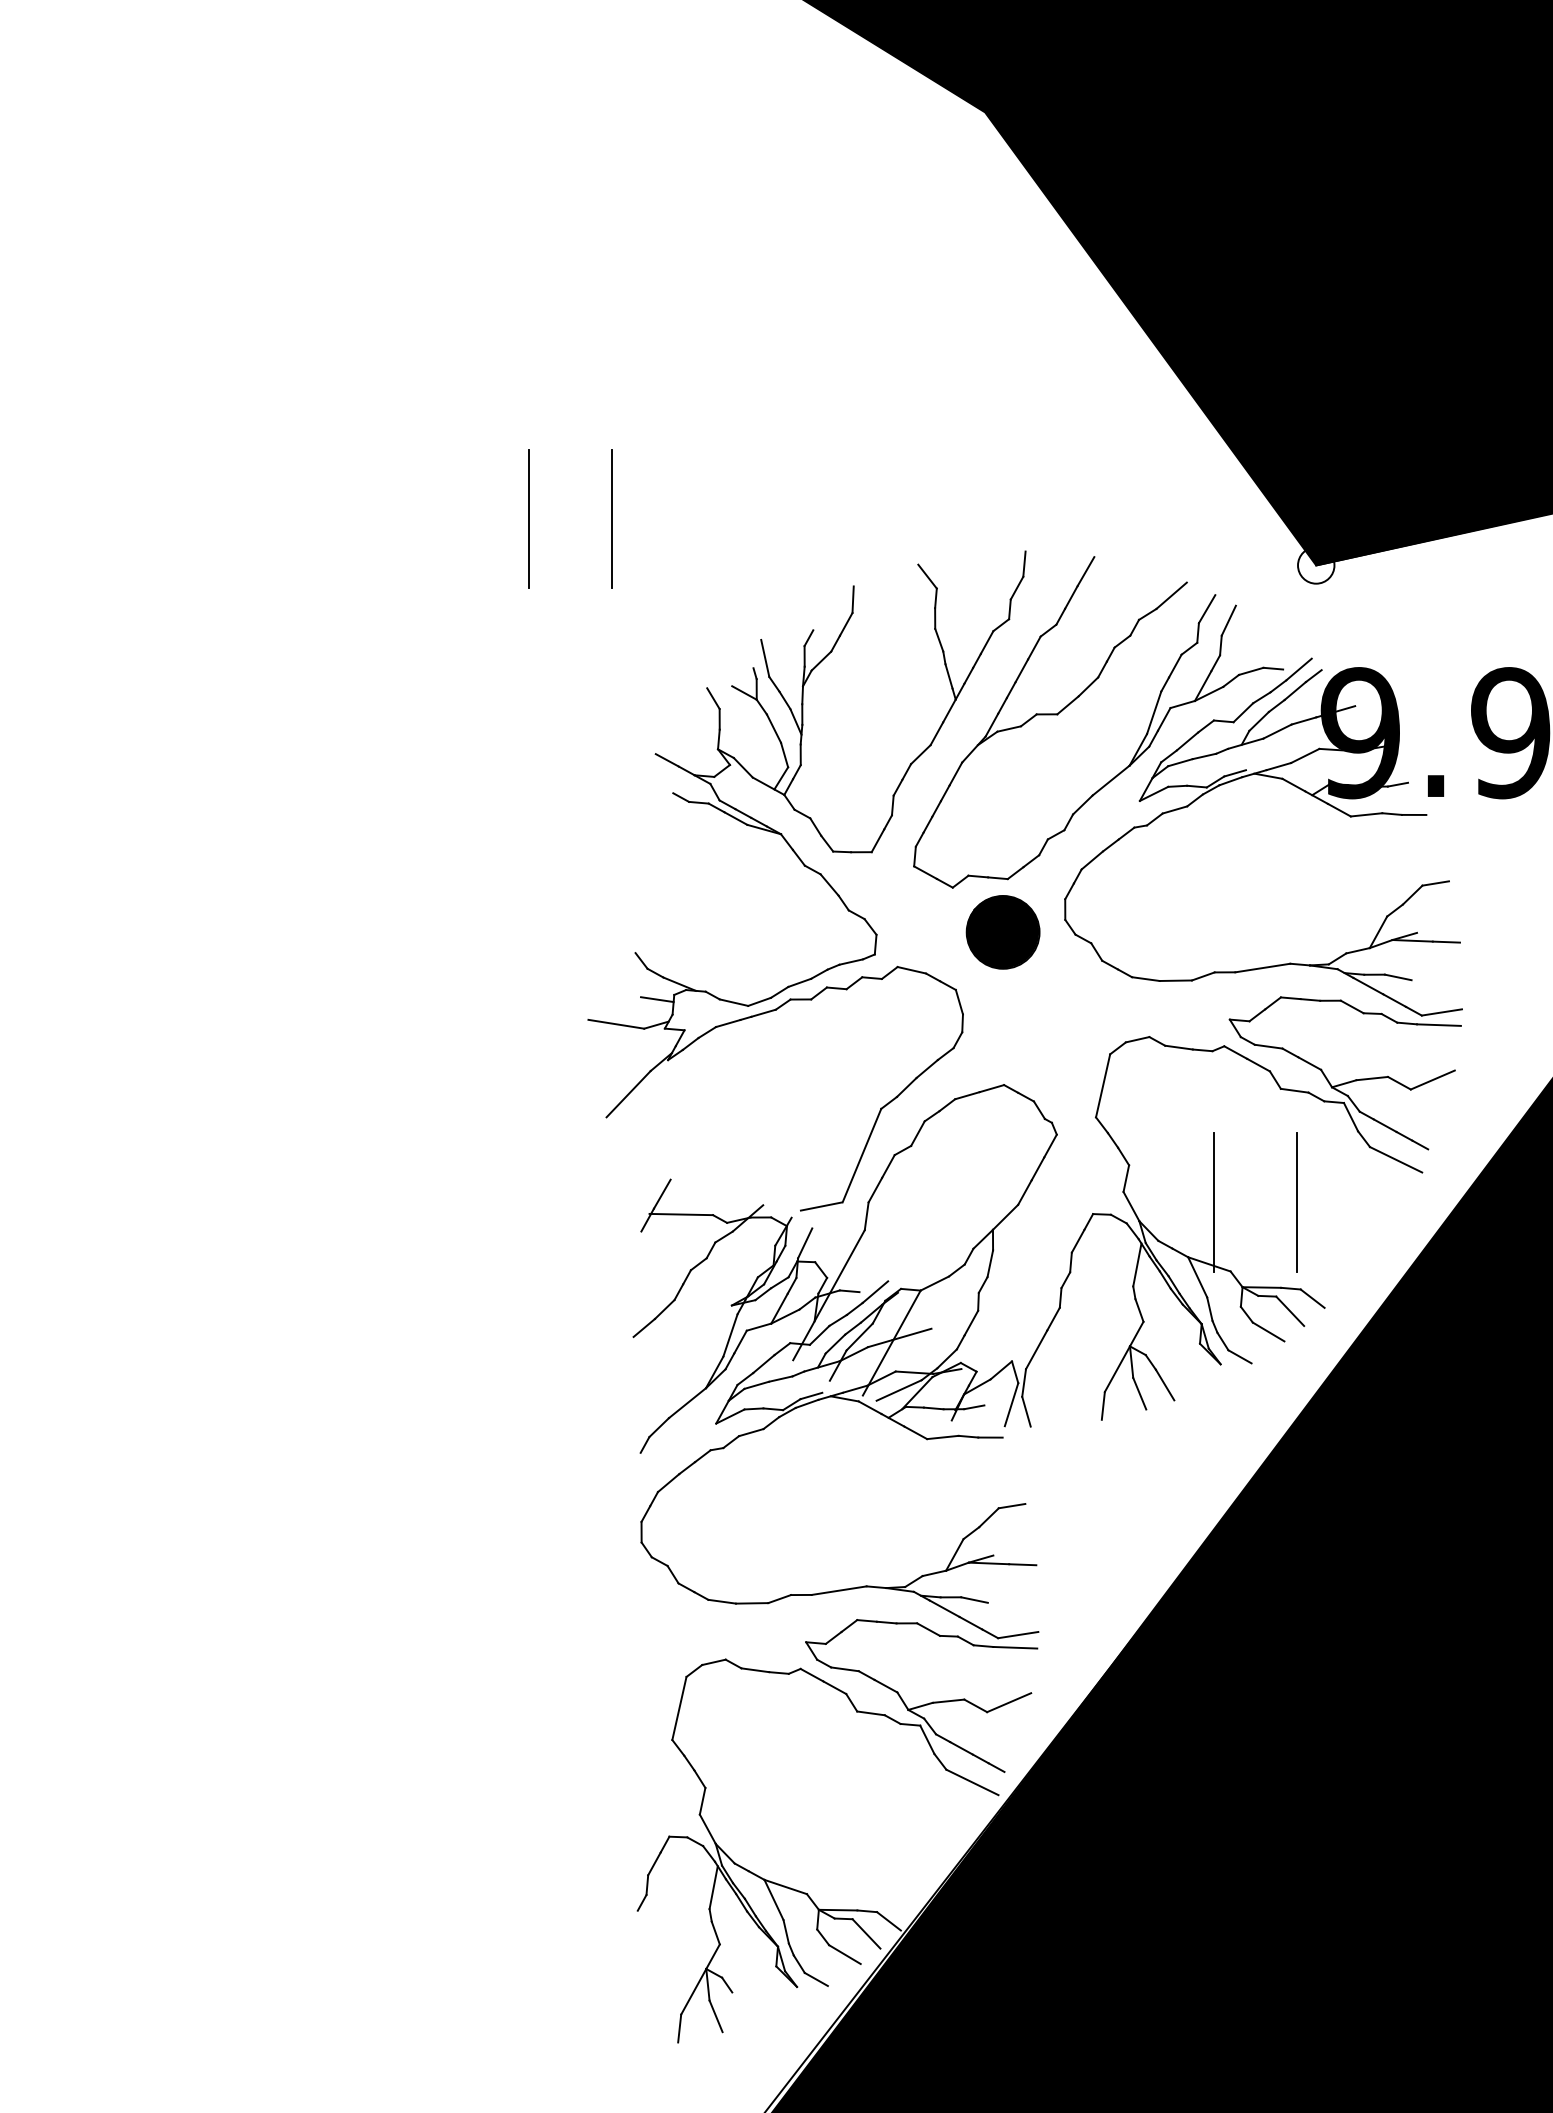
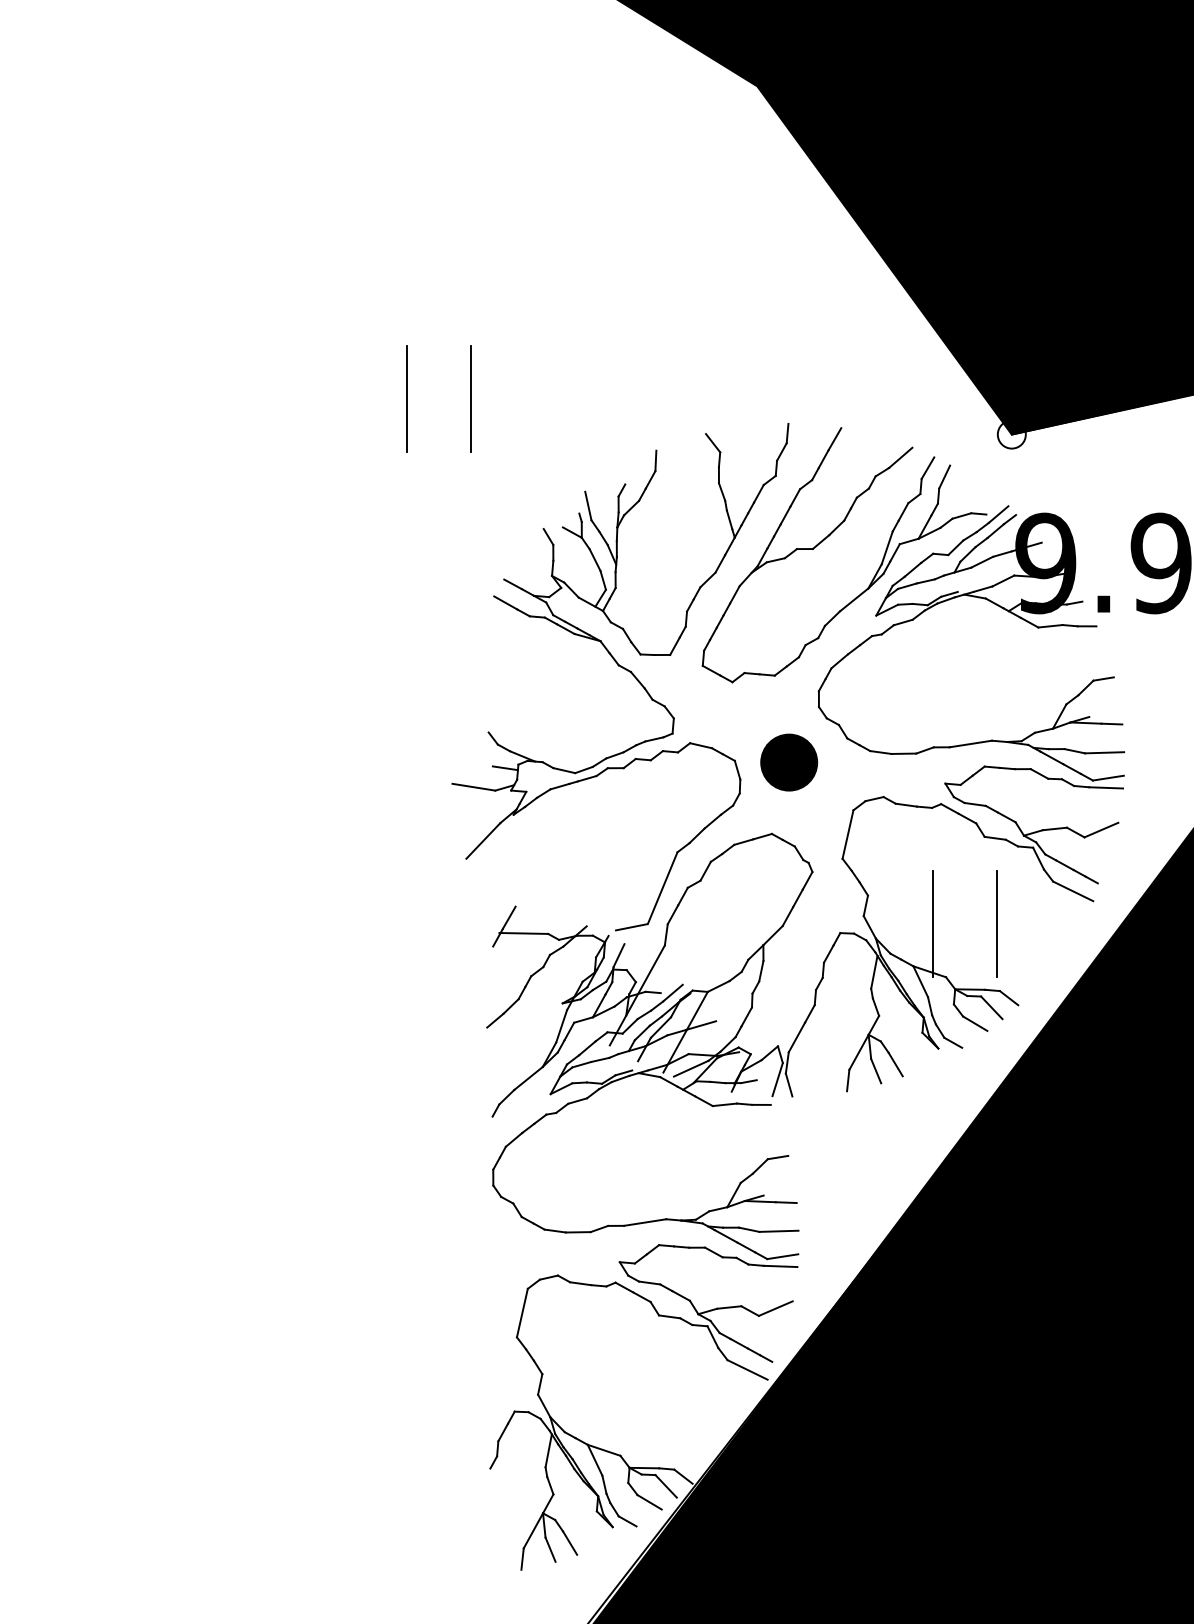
line: (657, 783) -> (505, 602), added
part: (1003, 932) -> (789, 762), moved
line: (1436, 979) -> (1104, 752), added
line: (1012, 1601) -> (778, 1230), added
line: (742, 2006) -> (570, 1542), added

